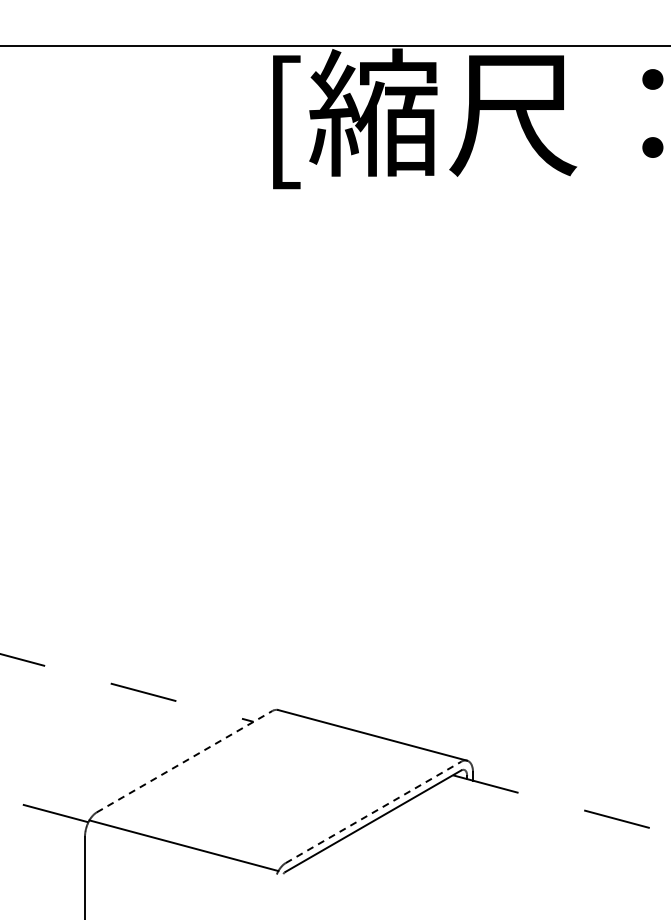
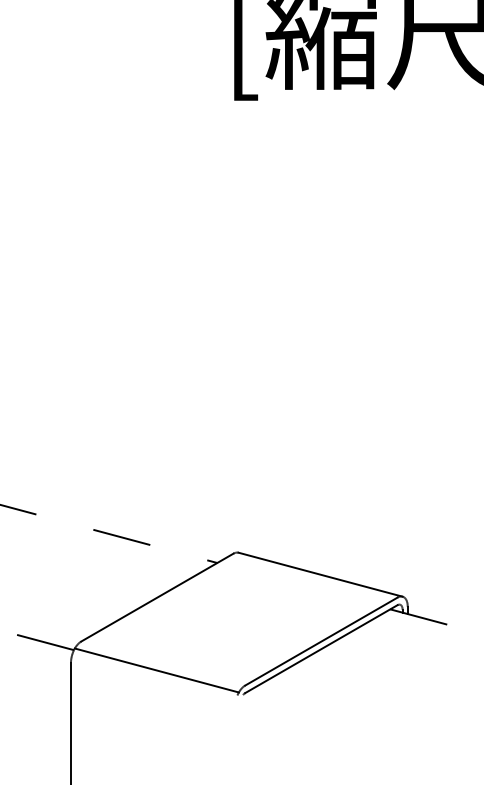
line: (184, 761) -> (157, 597), dashed -> solid
line: (373, 812) -> (321, 641), dashed -> solid

